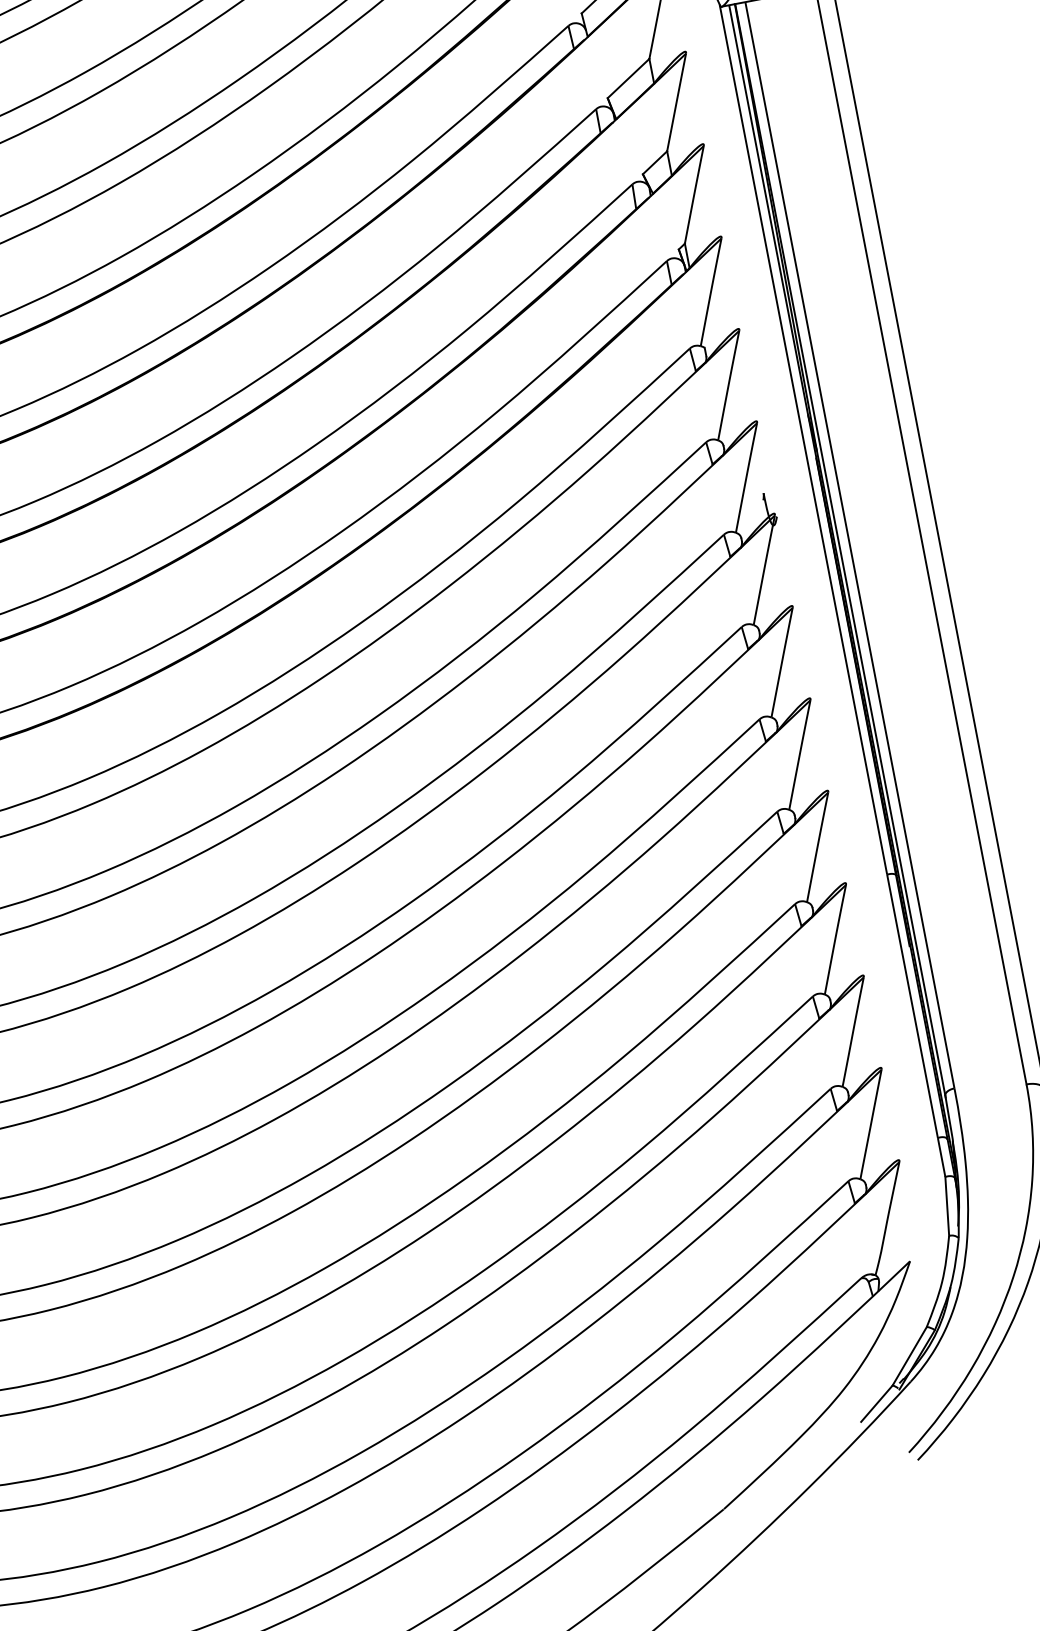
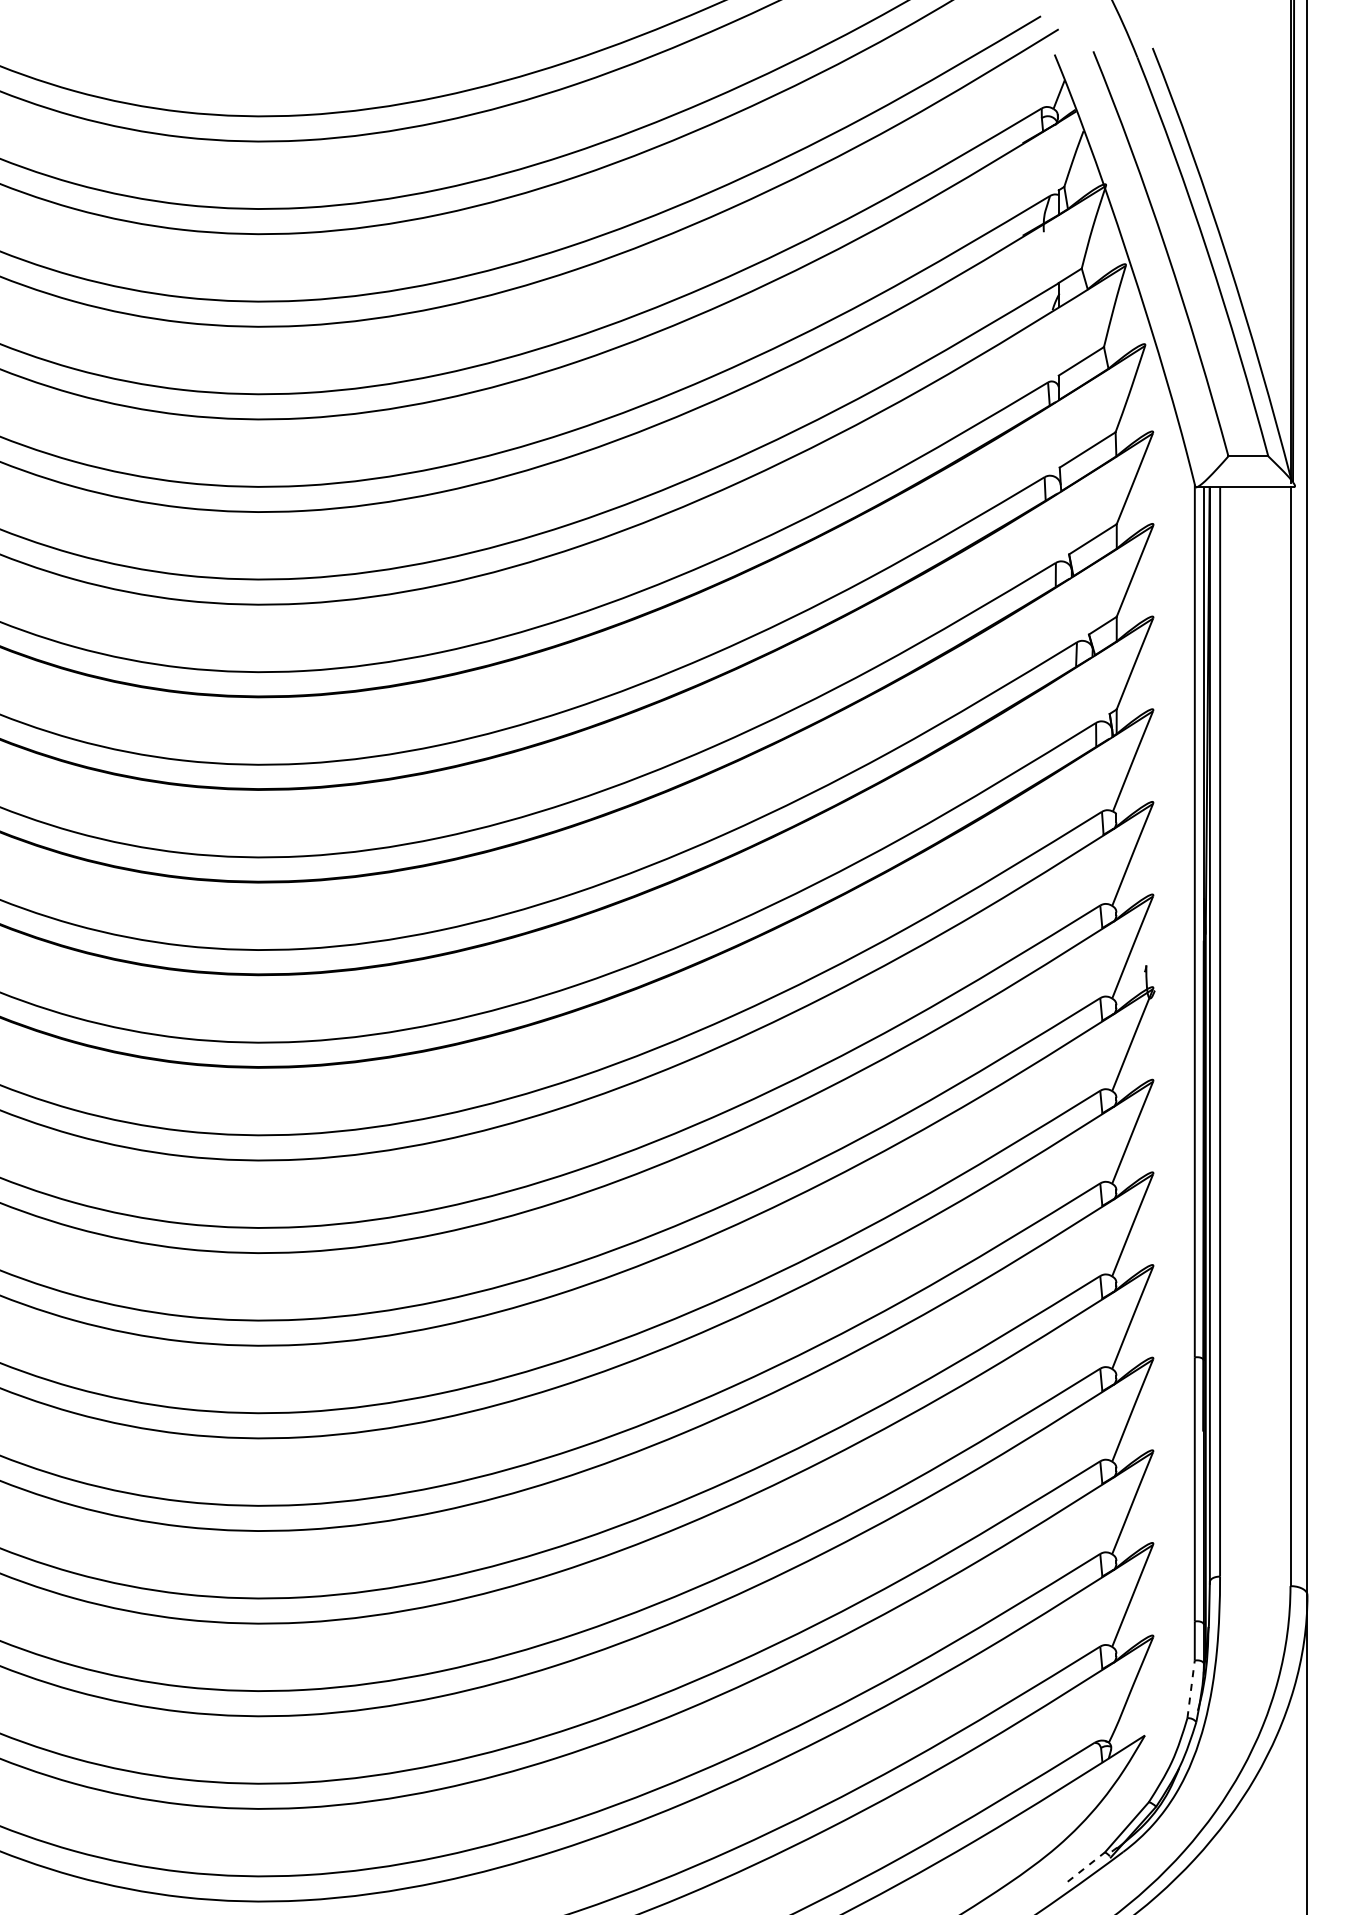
line: (947, 1205) -> (1191, 1688), solid -> dashed
line: (877, 1404) -> (1086, 1867), solid -> dashed

